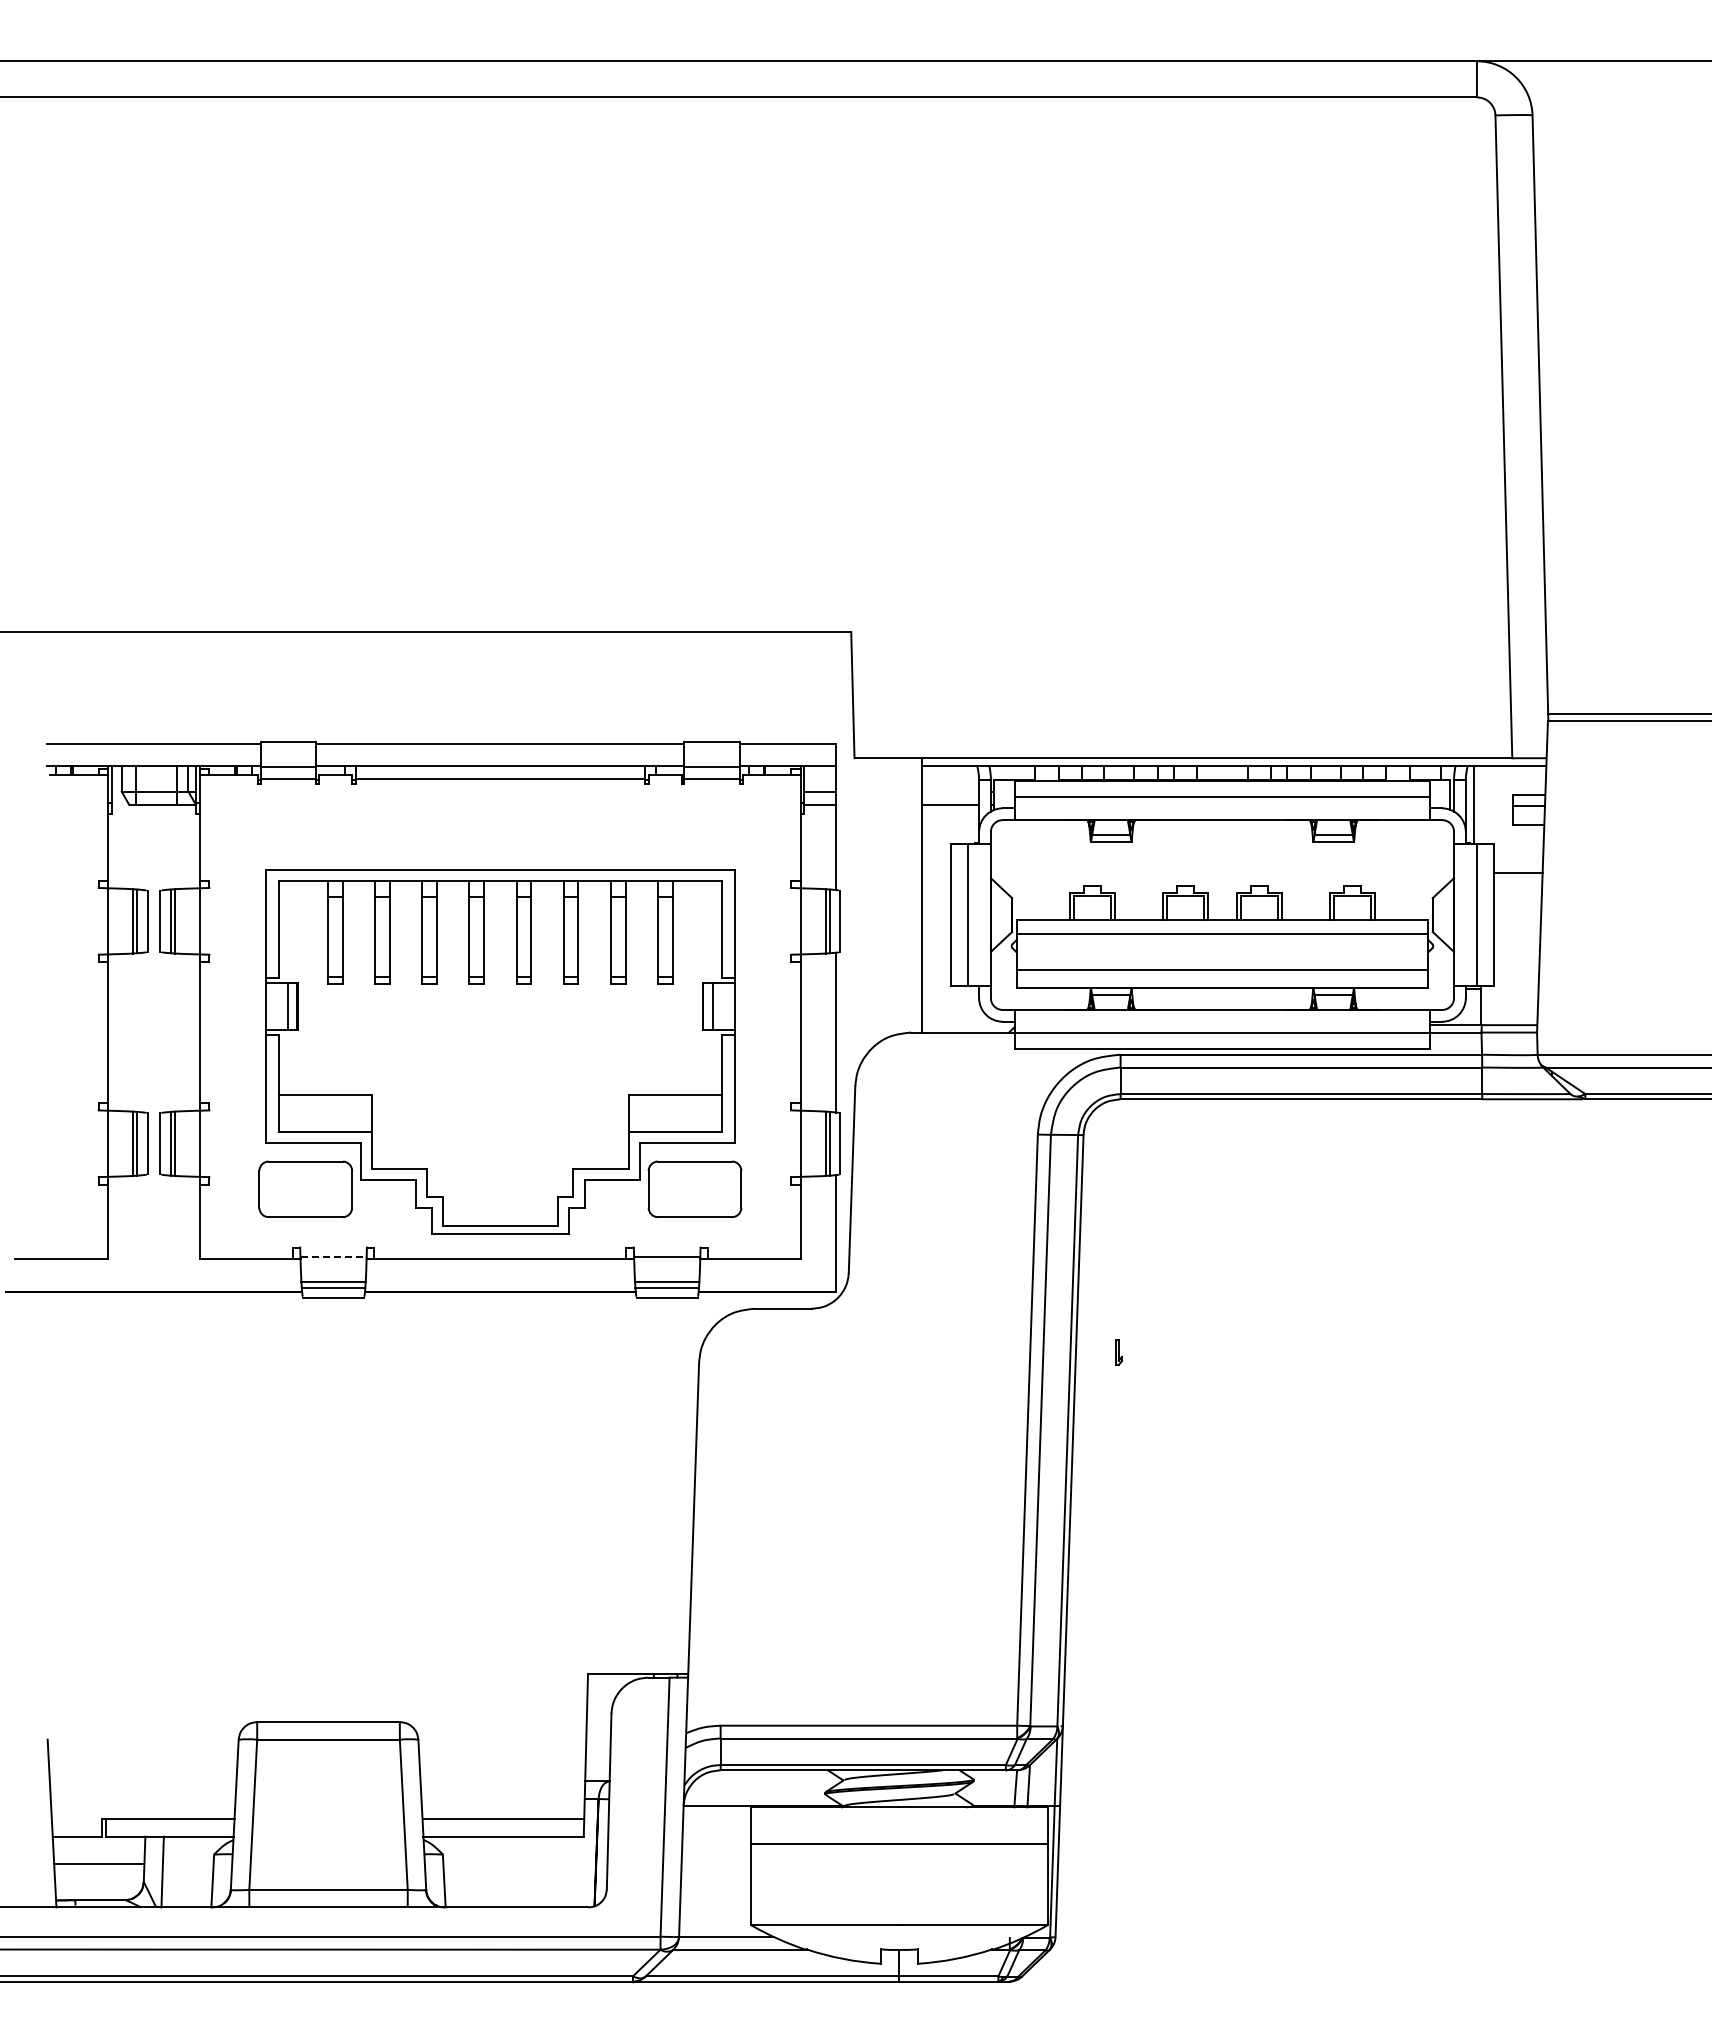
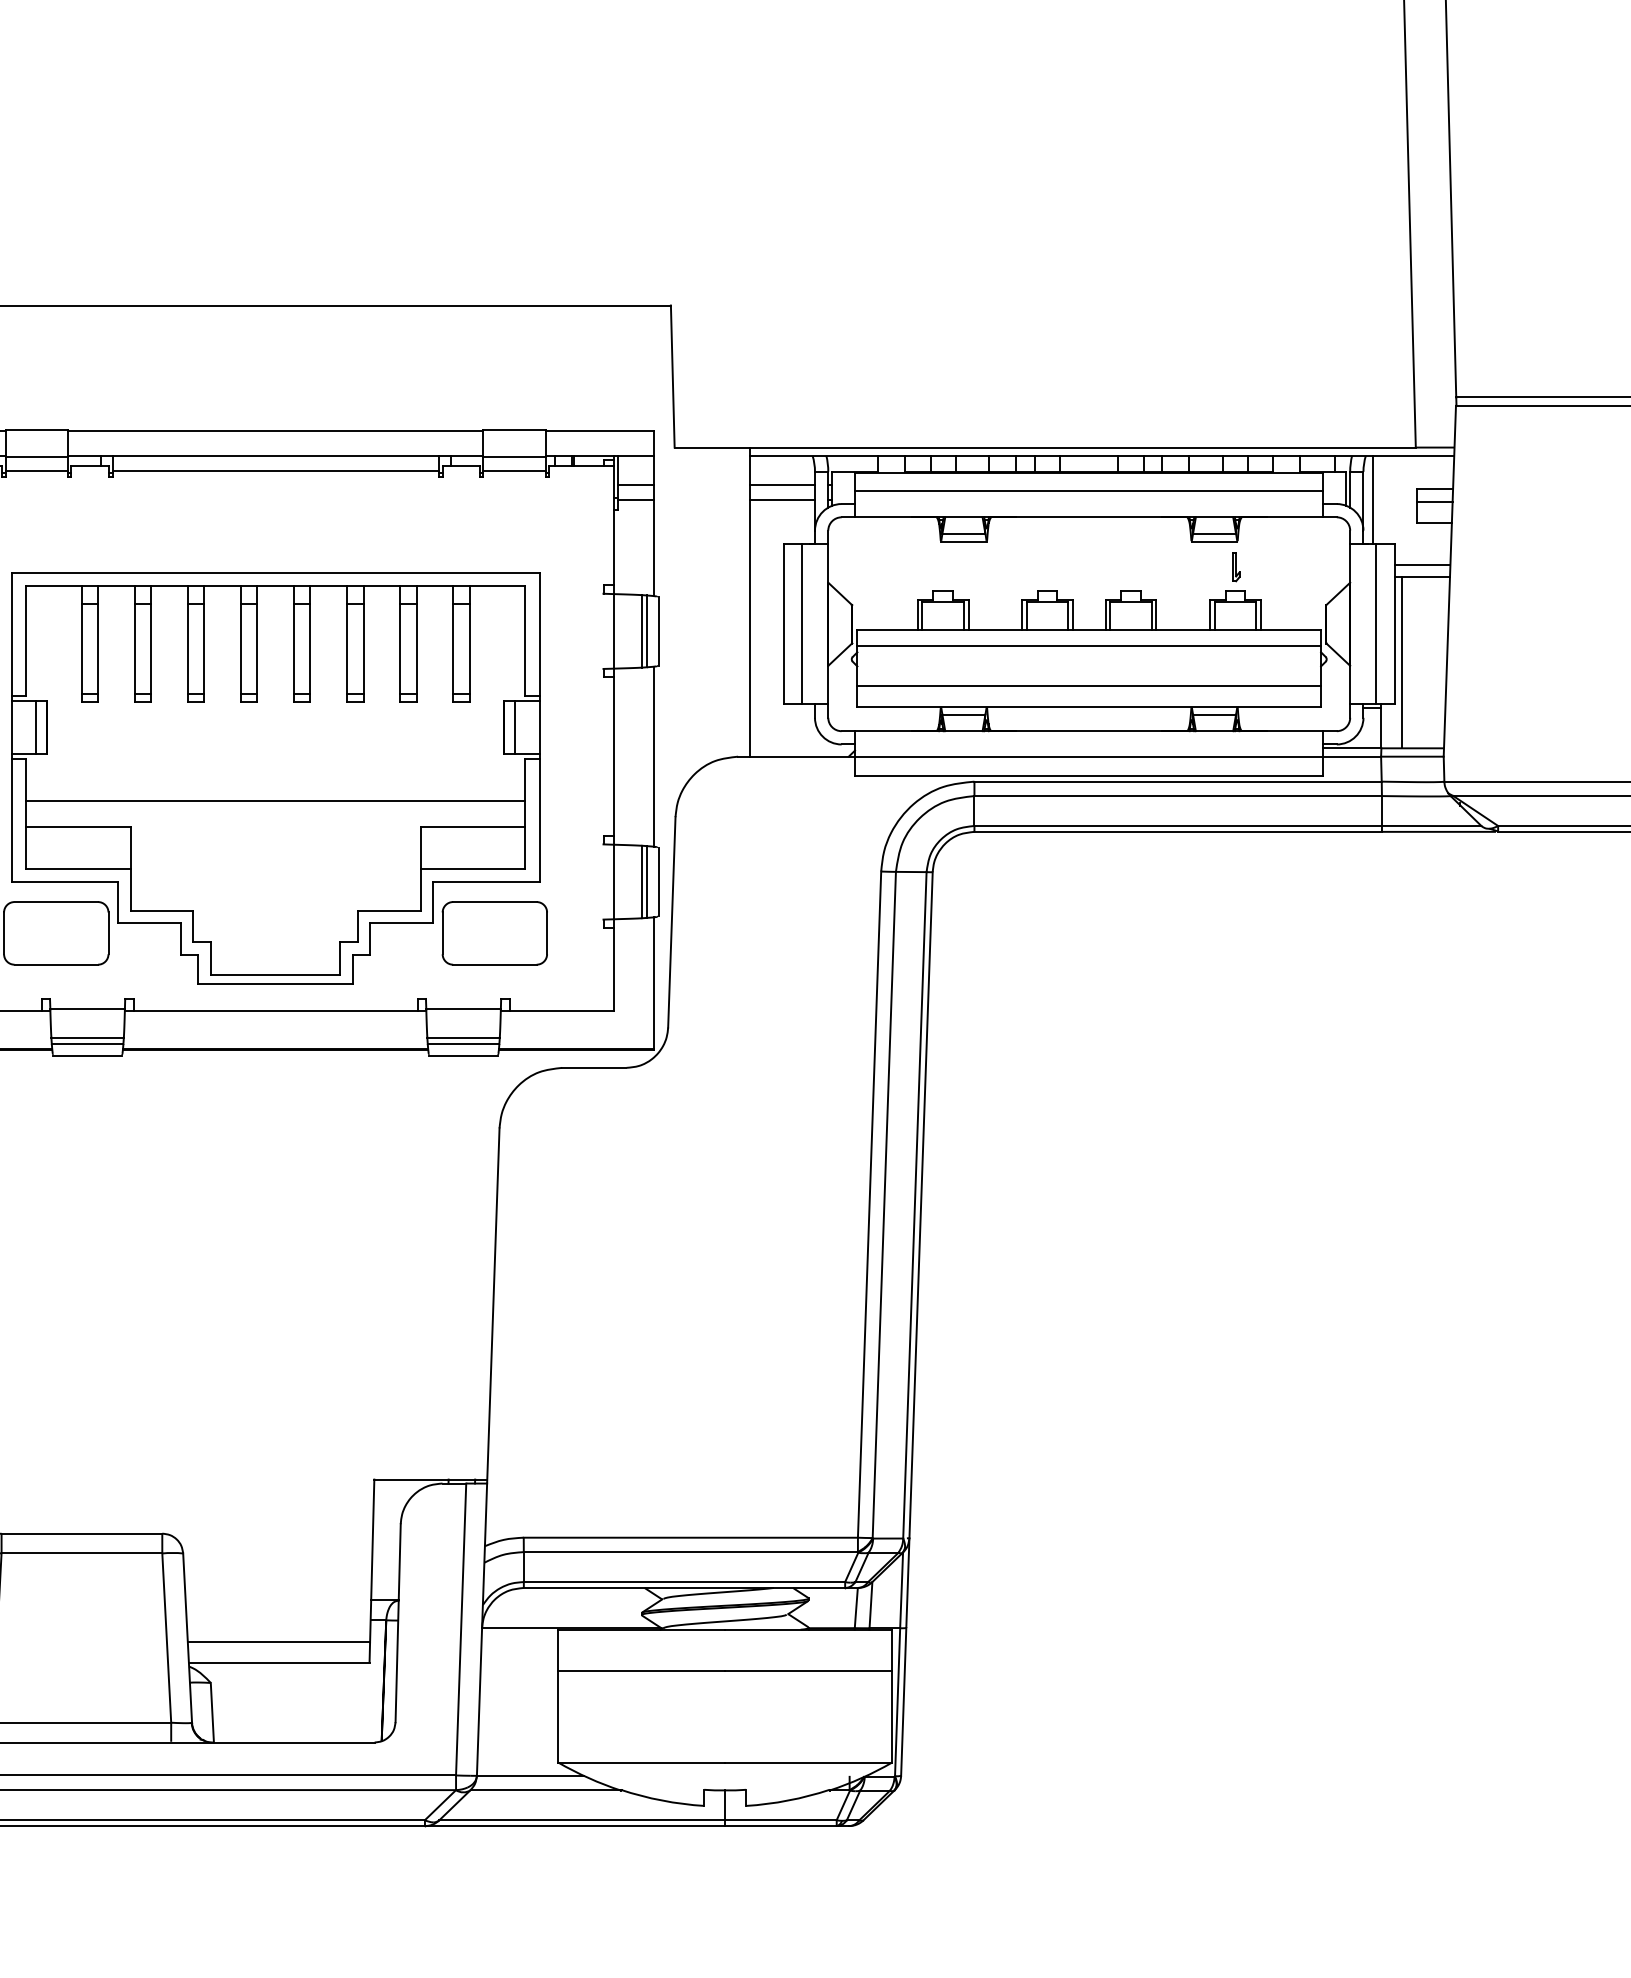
line: (950, 791) -> (782, 485), added
line: (1518, 862) -> (1422, 565), added
line: (1499, 949) -> (1401, 663), added
line: (500, 1071) -> (275, 800), added
line: (334, 1256) -> (88, 1009), dashed -> solid
part: (1118, 1352) -> (1235, 567), moved

